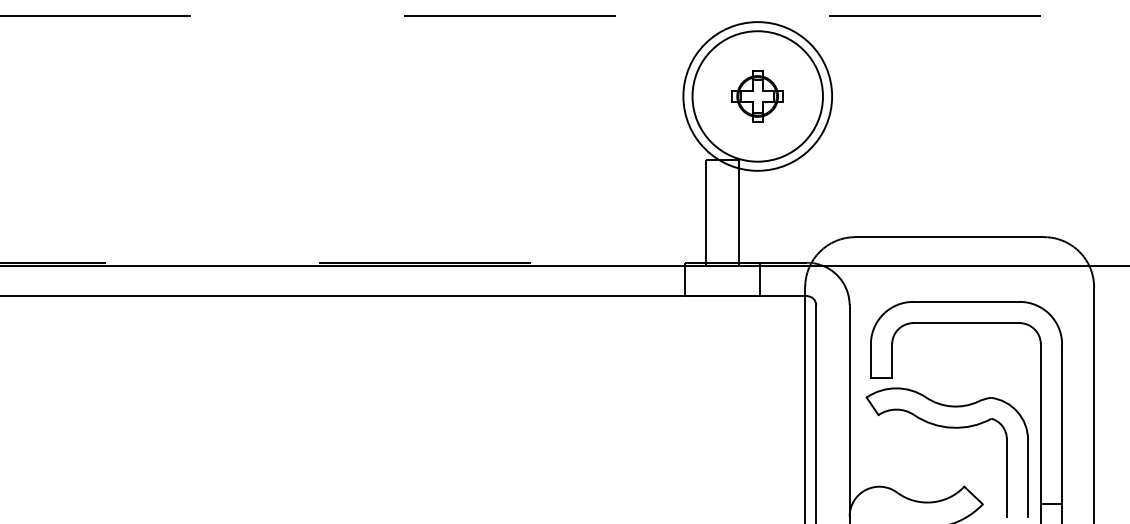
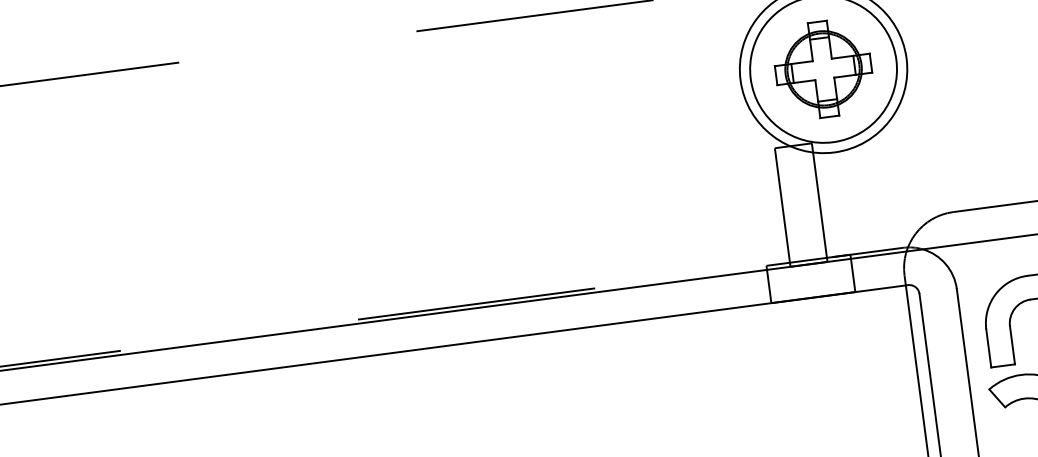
part: (757, 96) -> (823, 69), size x1.67

